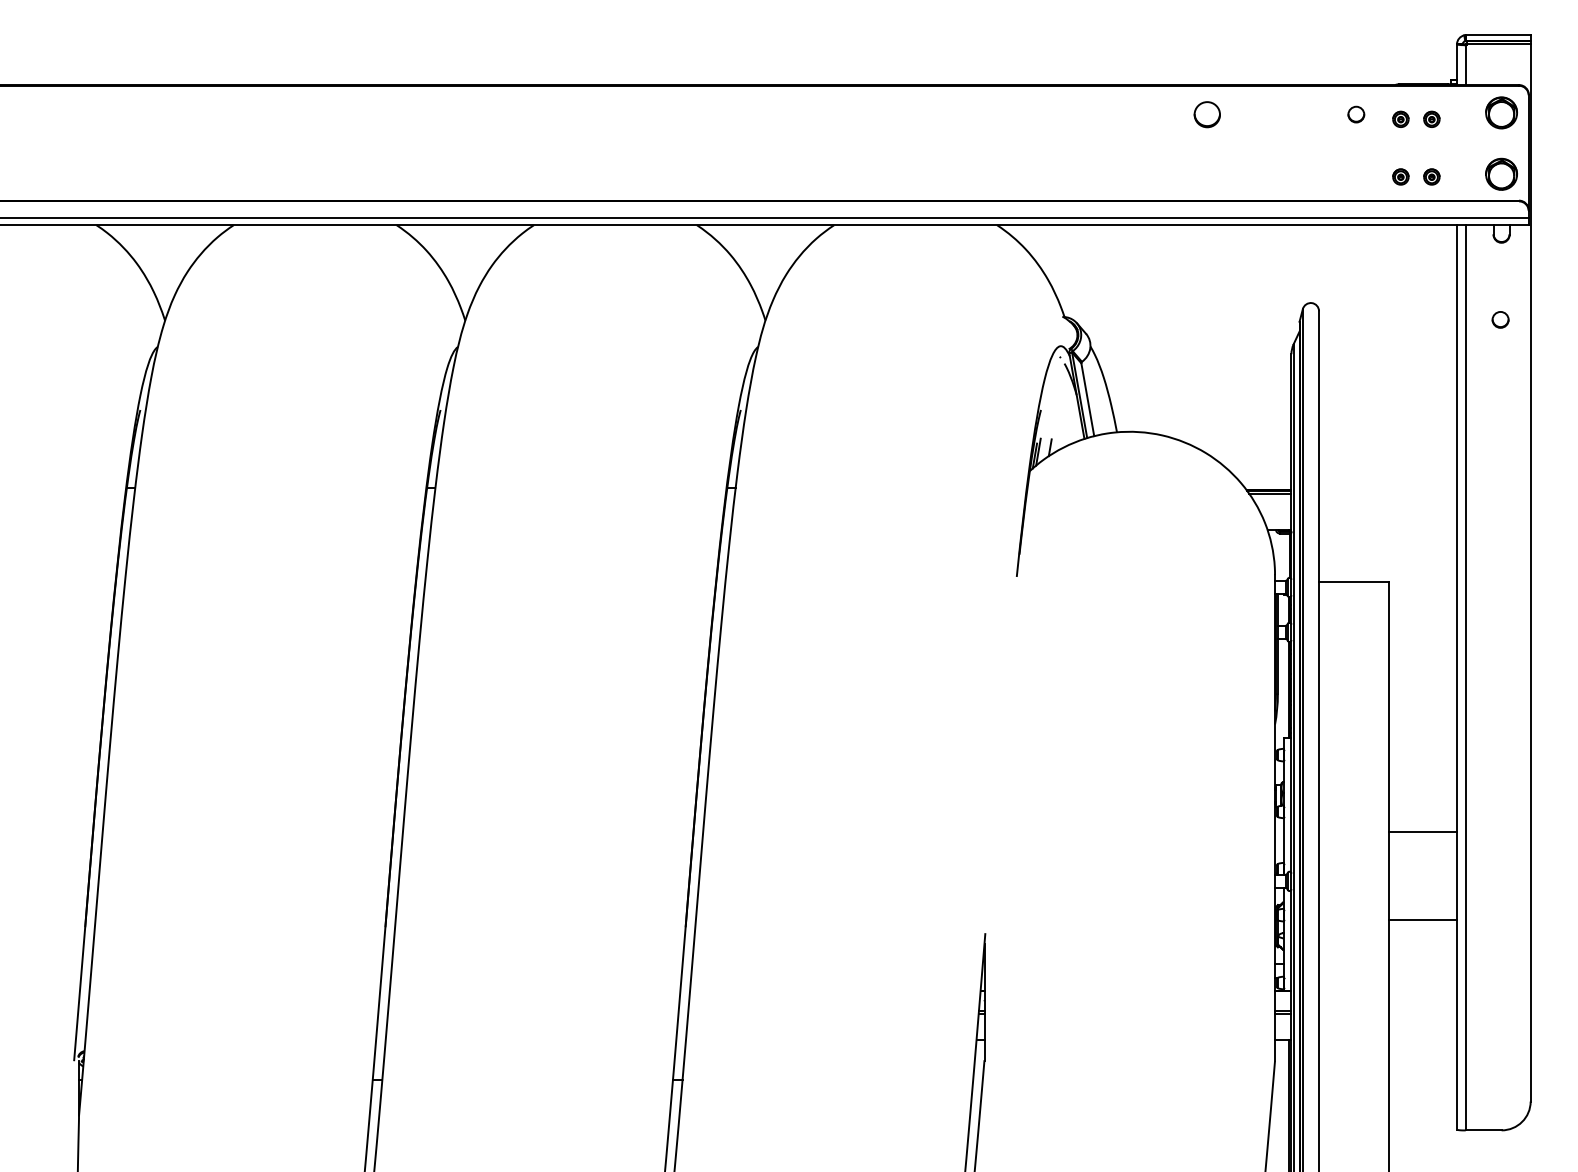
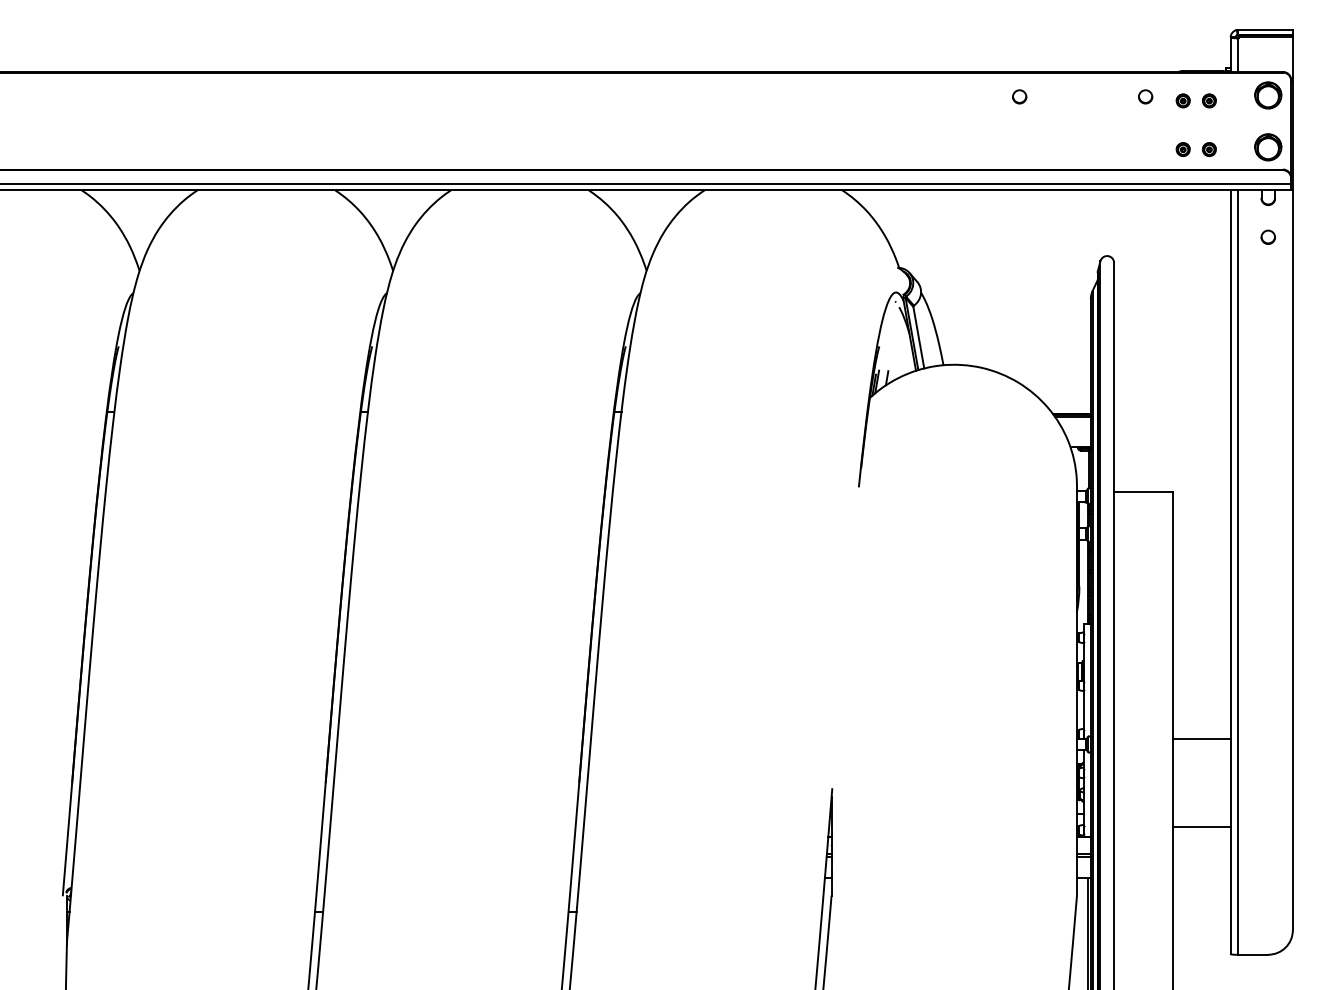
part: (1206, 114) -> (1019, 96), size x0.62
part: (1500, 319) -> (1268, 237), moved
line: (1423, 832) -> (1202, 739), moved
line: (1423, 919) -> (1202, 826), moved

